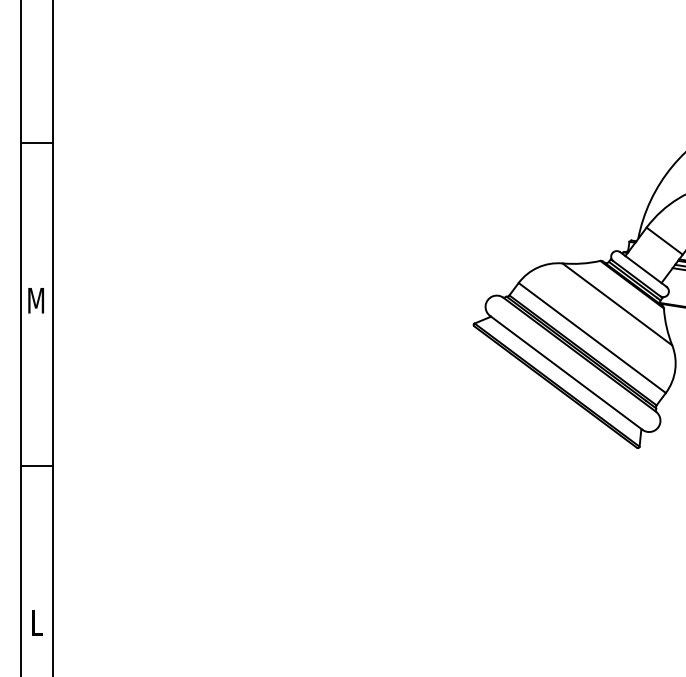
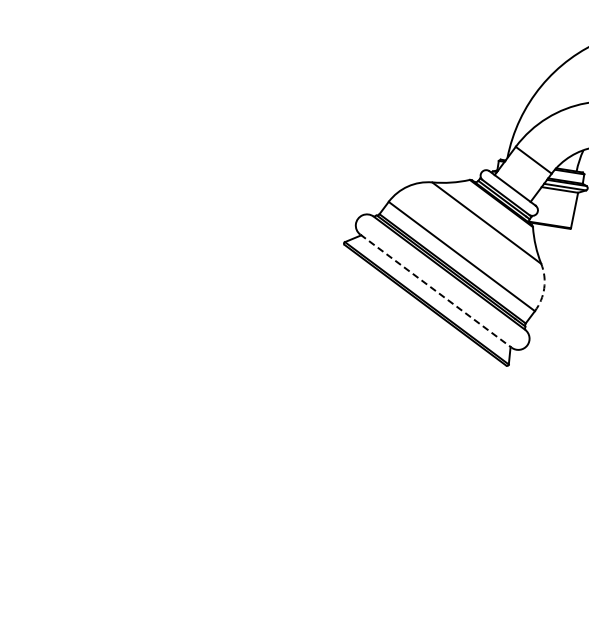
arc: (675, 370) -> (544, 288), solid -> dashed
line: (566, 373) -> (436, 291), solid -> dashed

